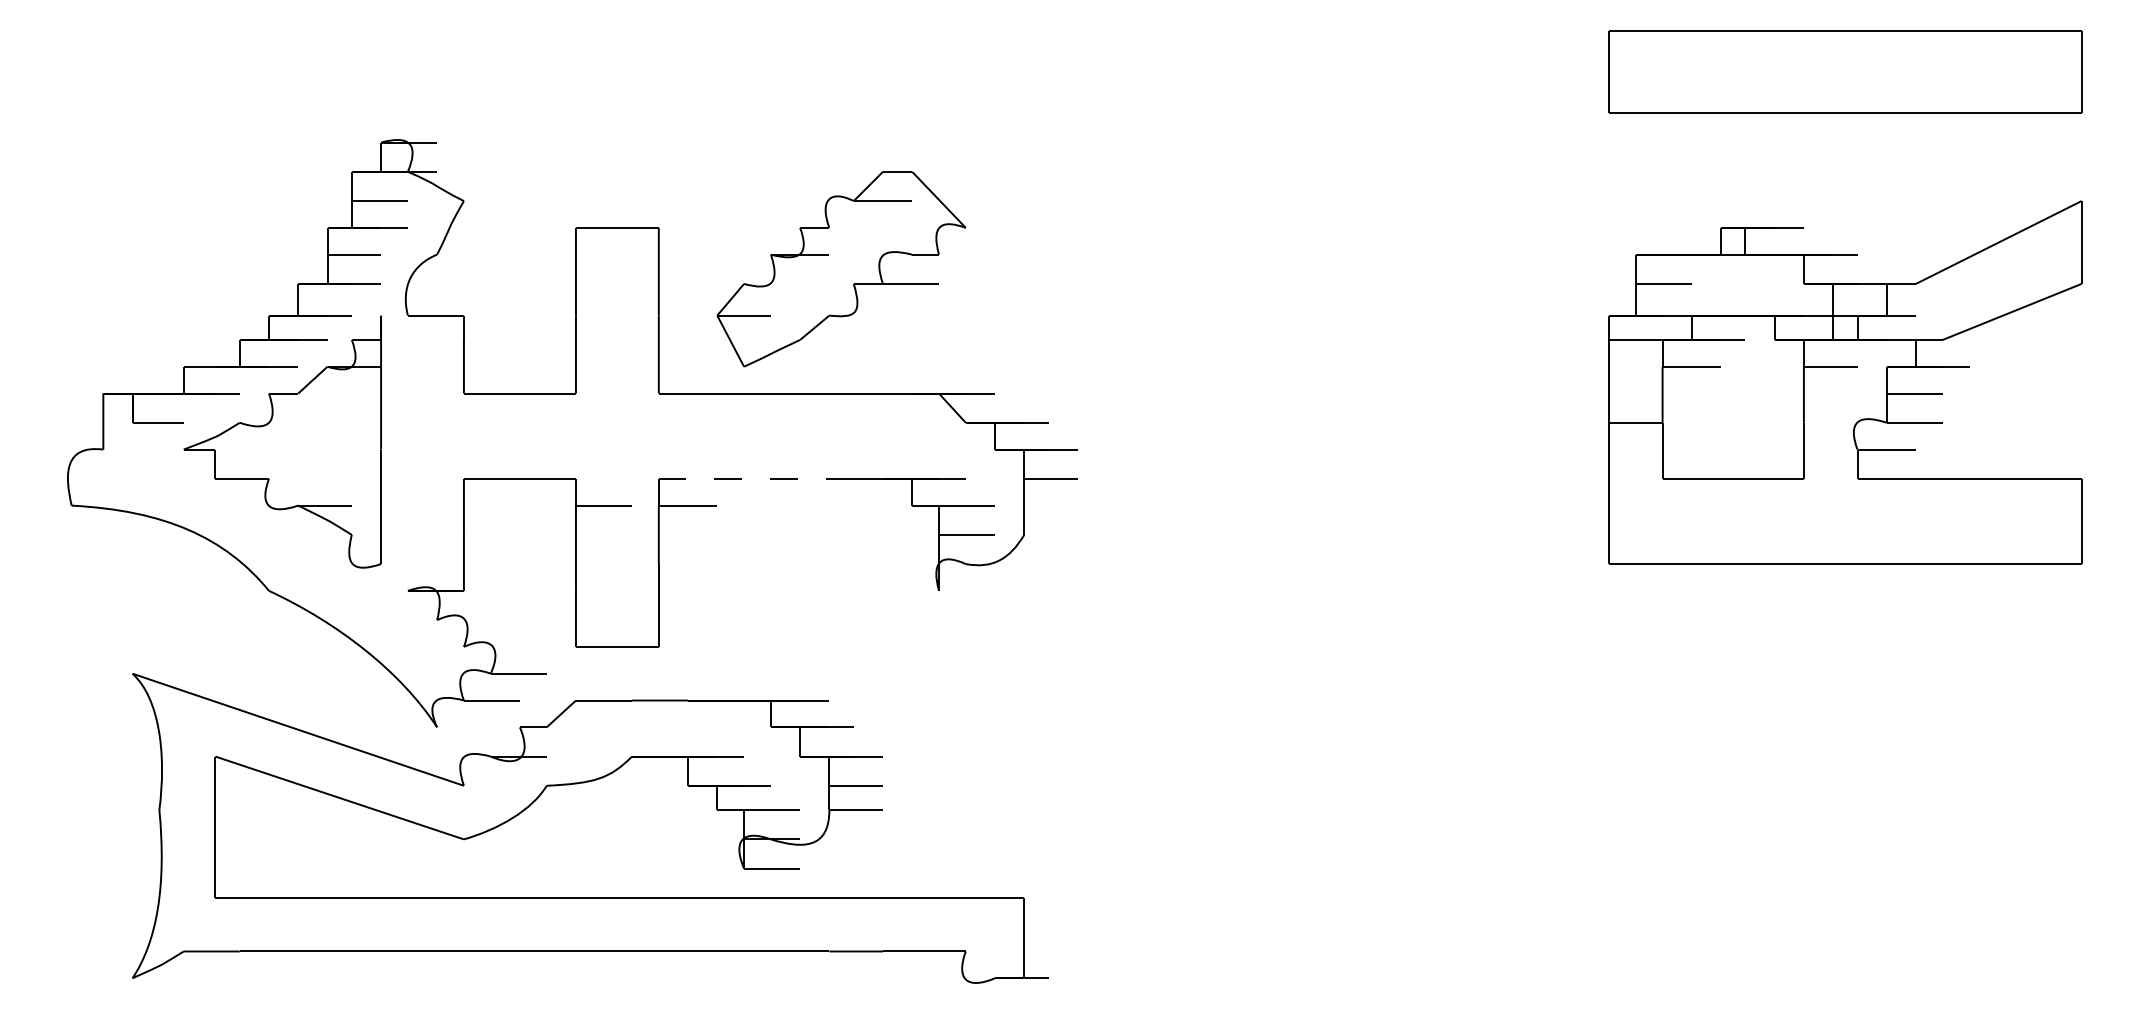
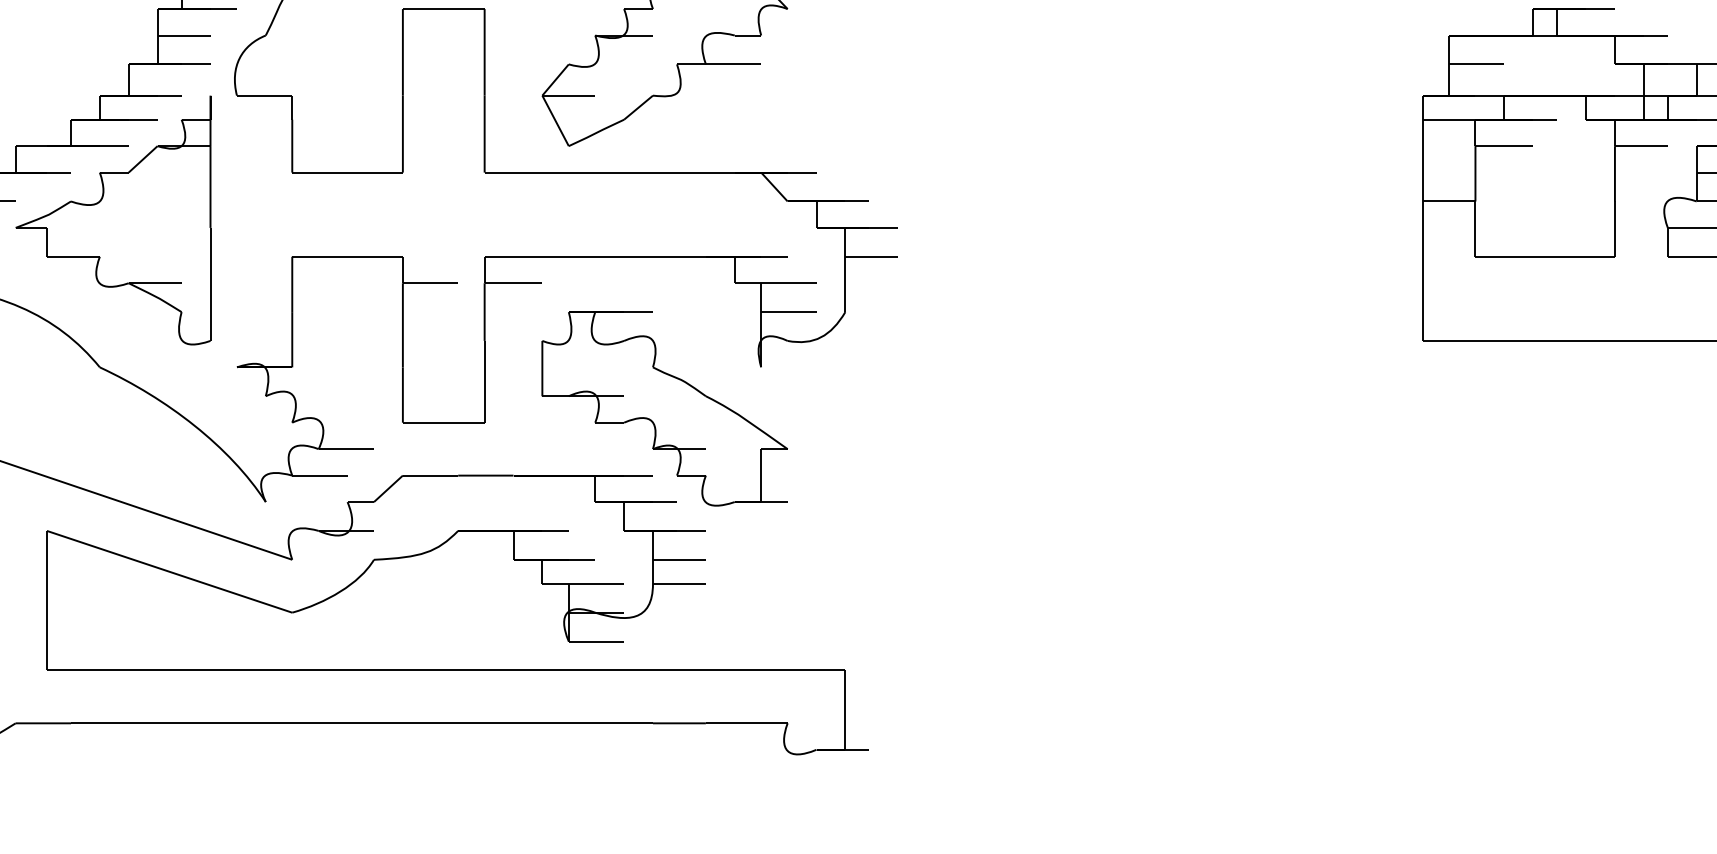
line: (755, 478) -> (580, 256), dashed -> solid
part: (840, 632) -> (663, 408), added

